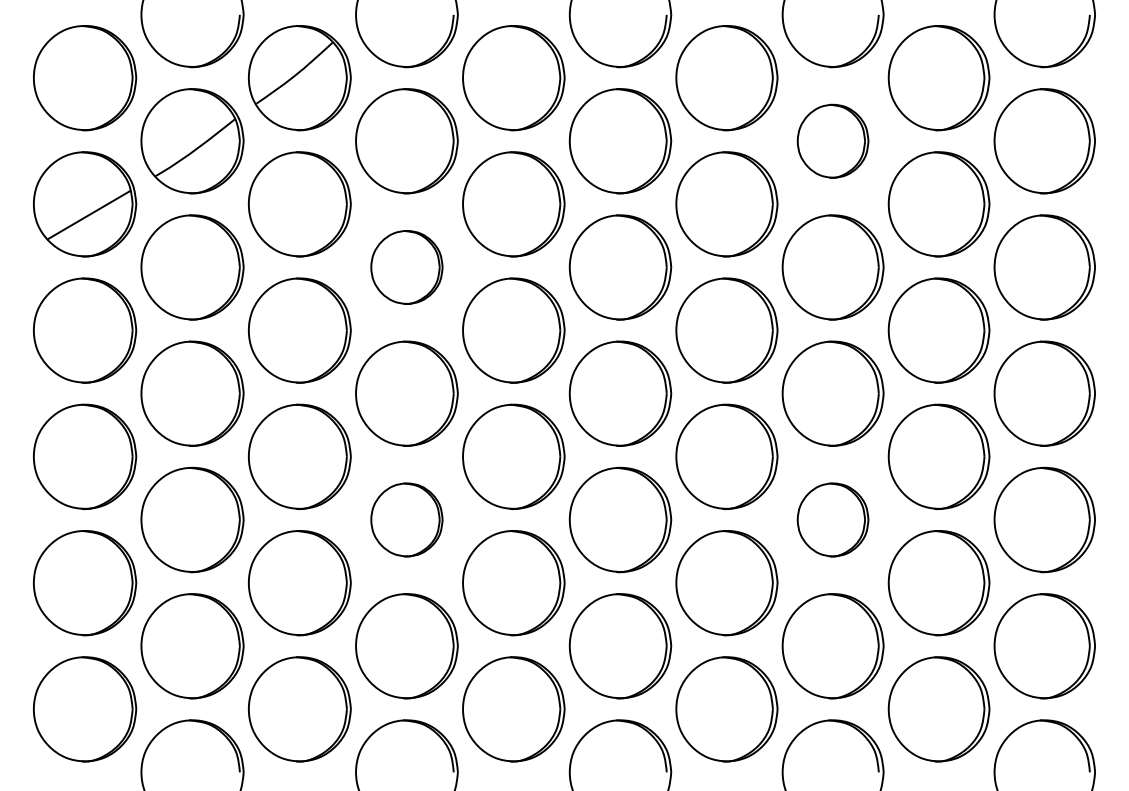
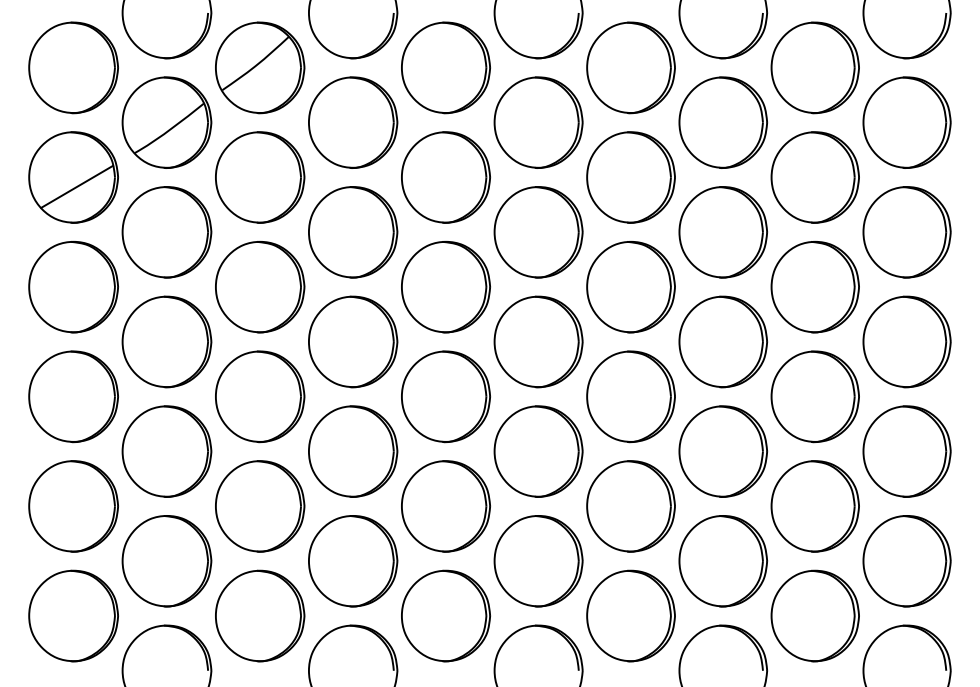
part: (832, 141) -> (722, 122), size x1.43
part: (406, 267) -> (352, 232), size x1.43
part: (406, 519) -> (352, 451), size x1.43
part: (832, 519) -> (722, 451), size x1.43

